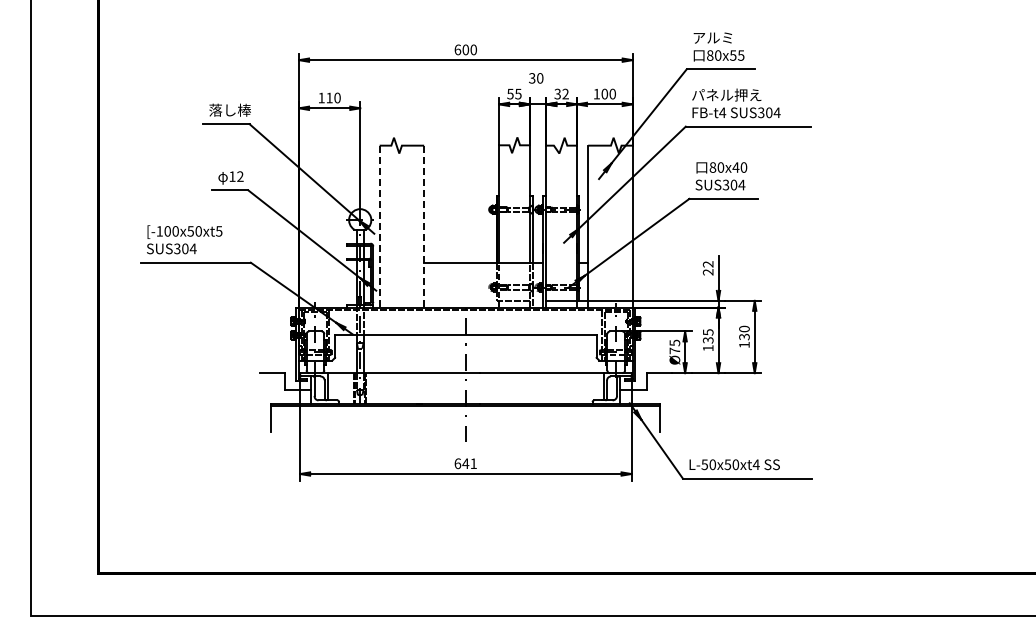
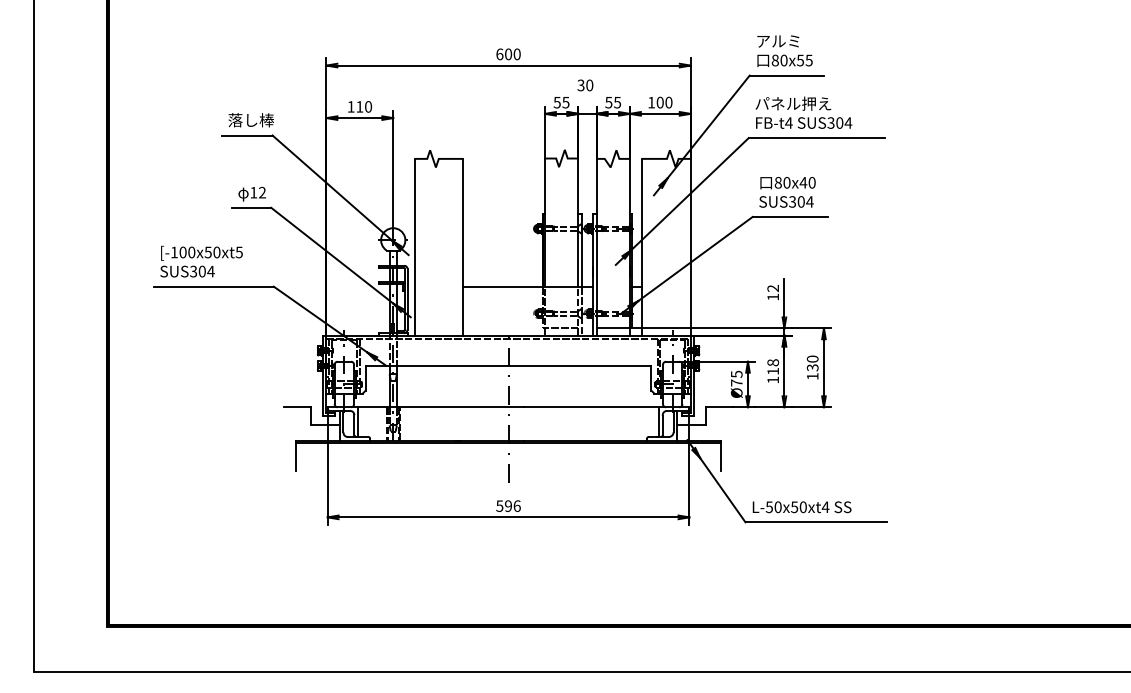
text: (561, 93) -> (612, 101), 32 -> 55
line: (379, 226) -> (414, 247), dashed -> solid
line: (424, 226) -> (463, 247), dashed -> solid
text: (707, 272) -> (772, 297), 22 -> 12
text: (707, 336) -> (772, 367), 135 -> 118
text: (465, 463) -> (508, 505), 641 -> 596

